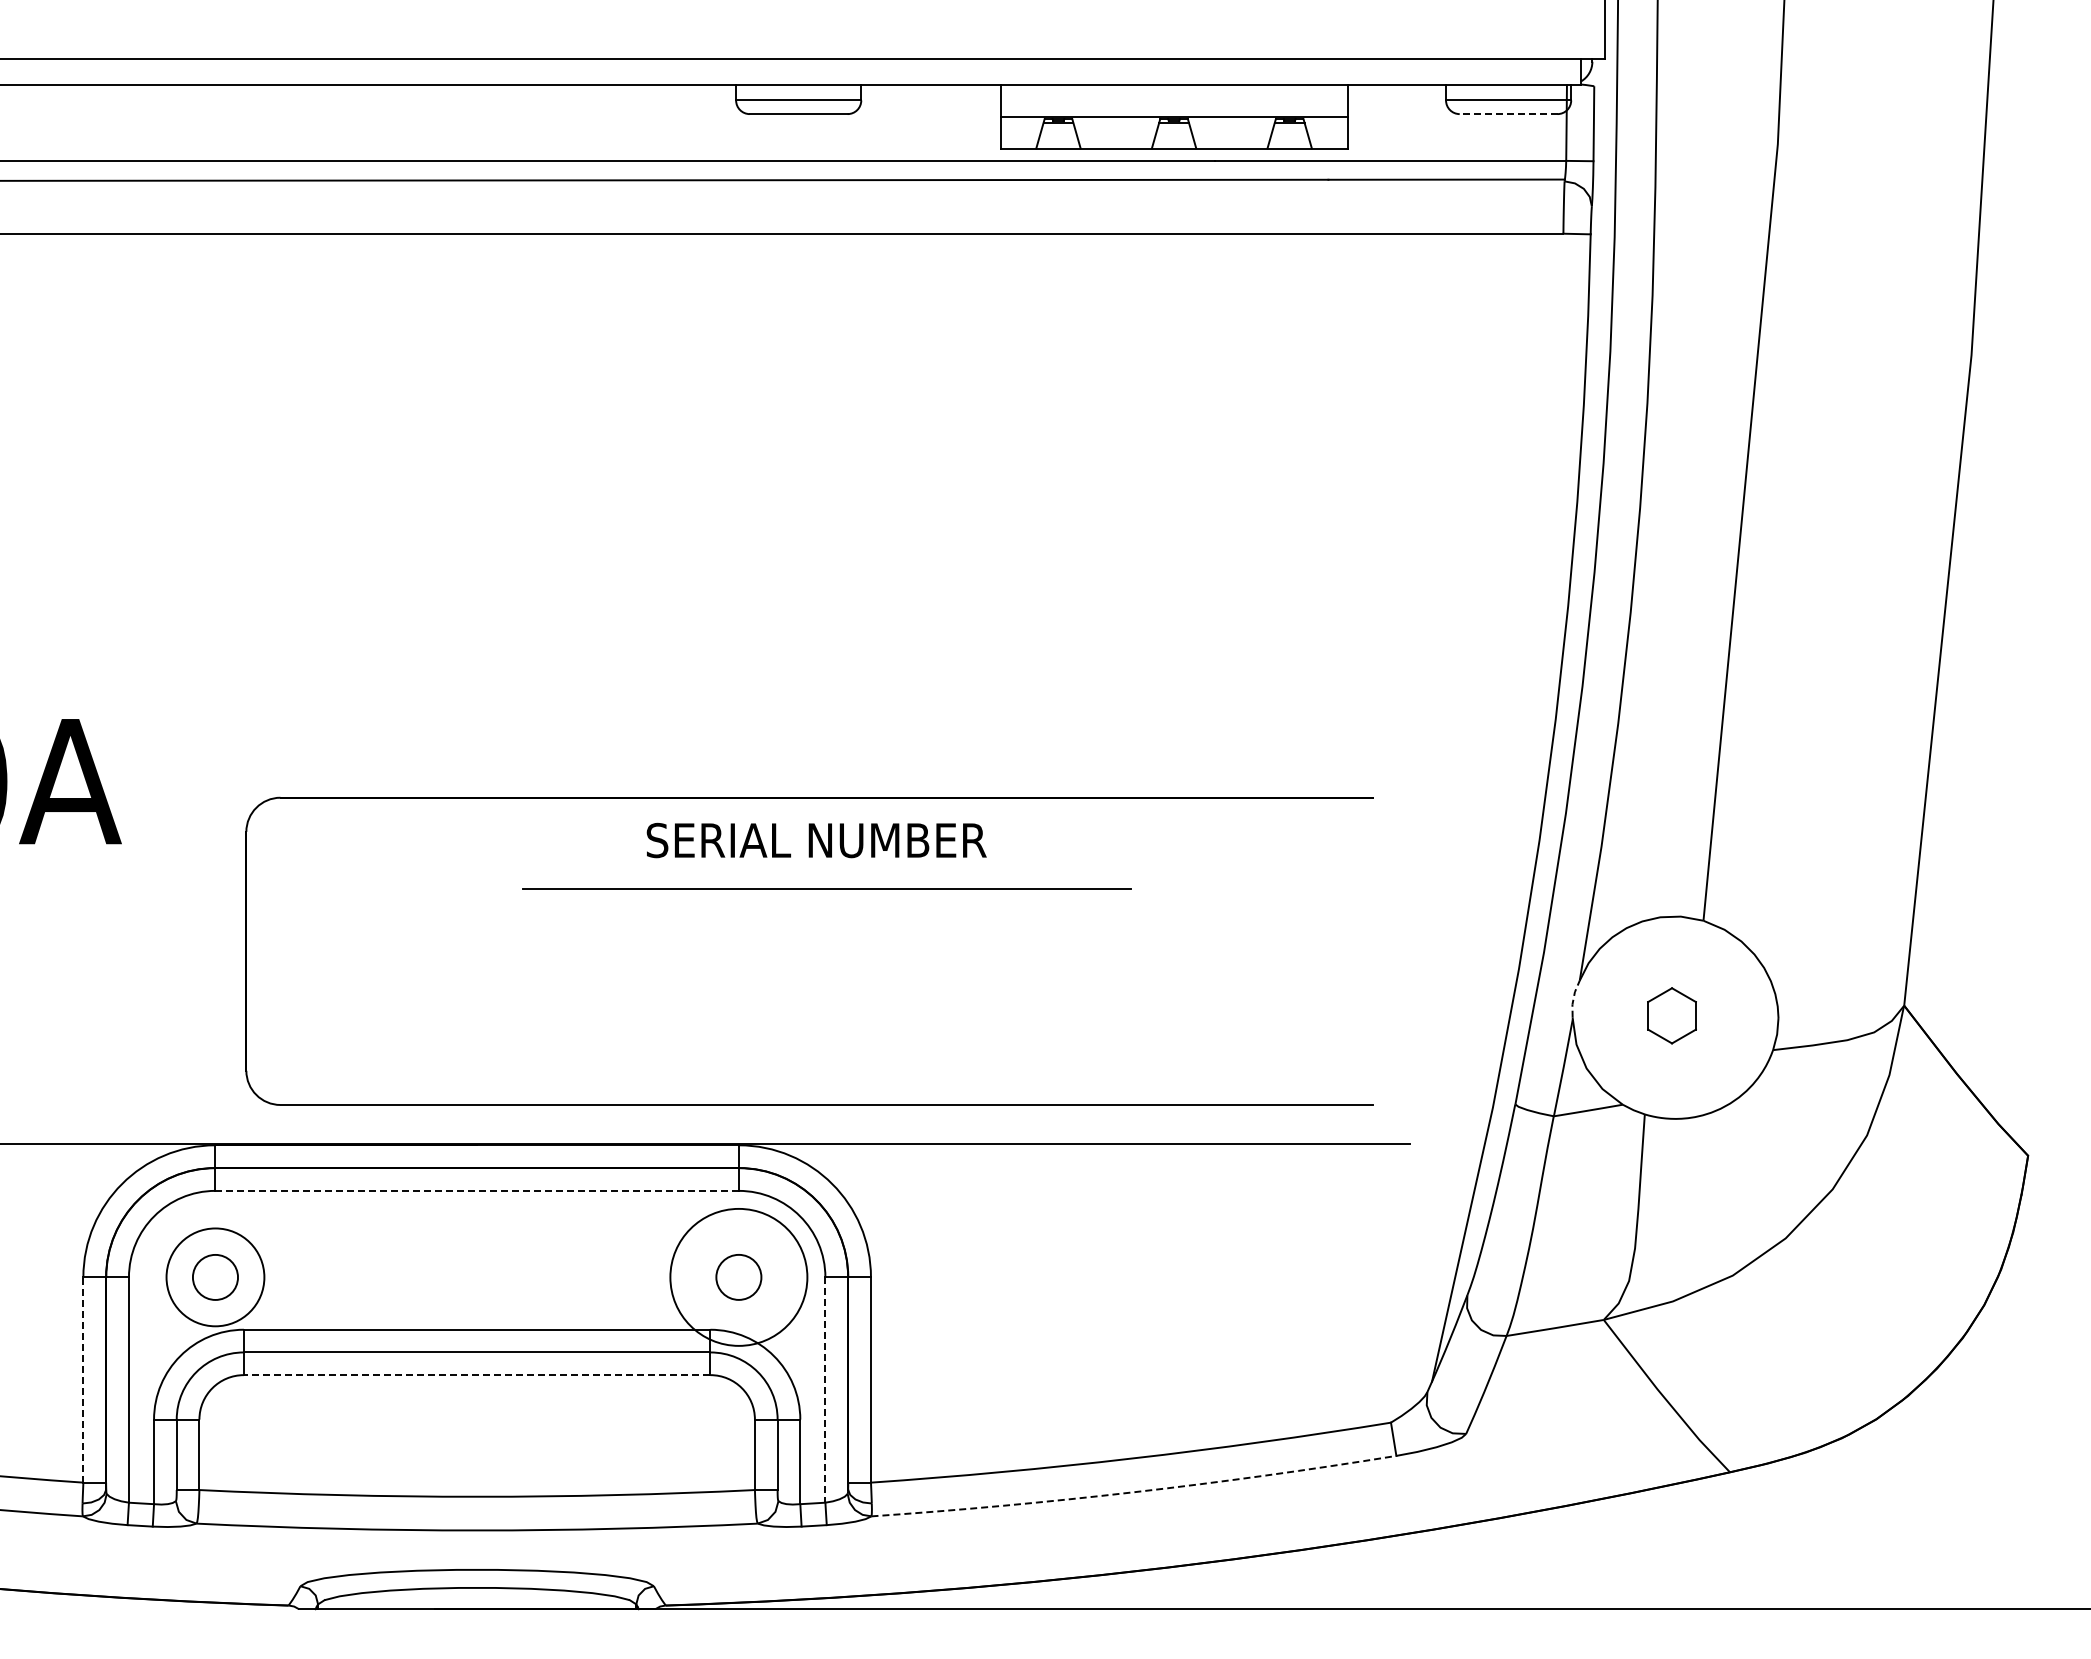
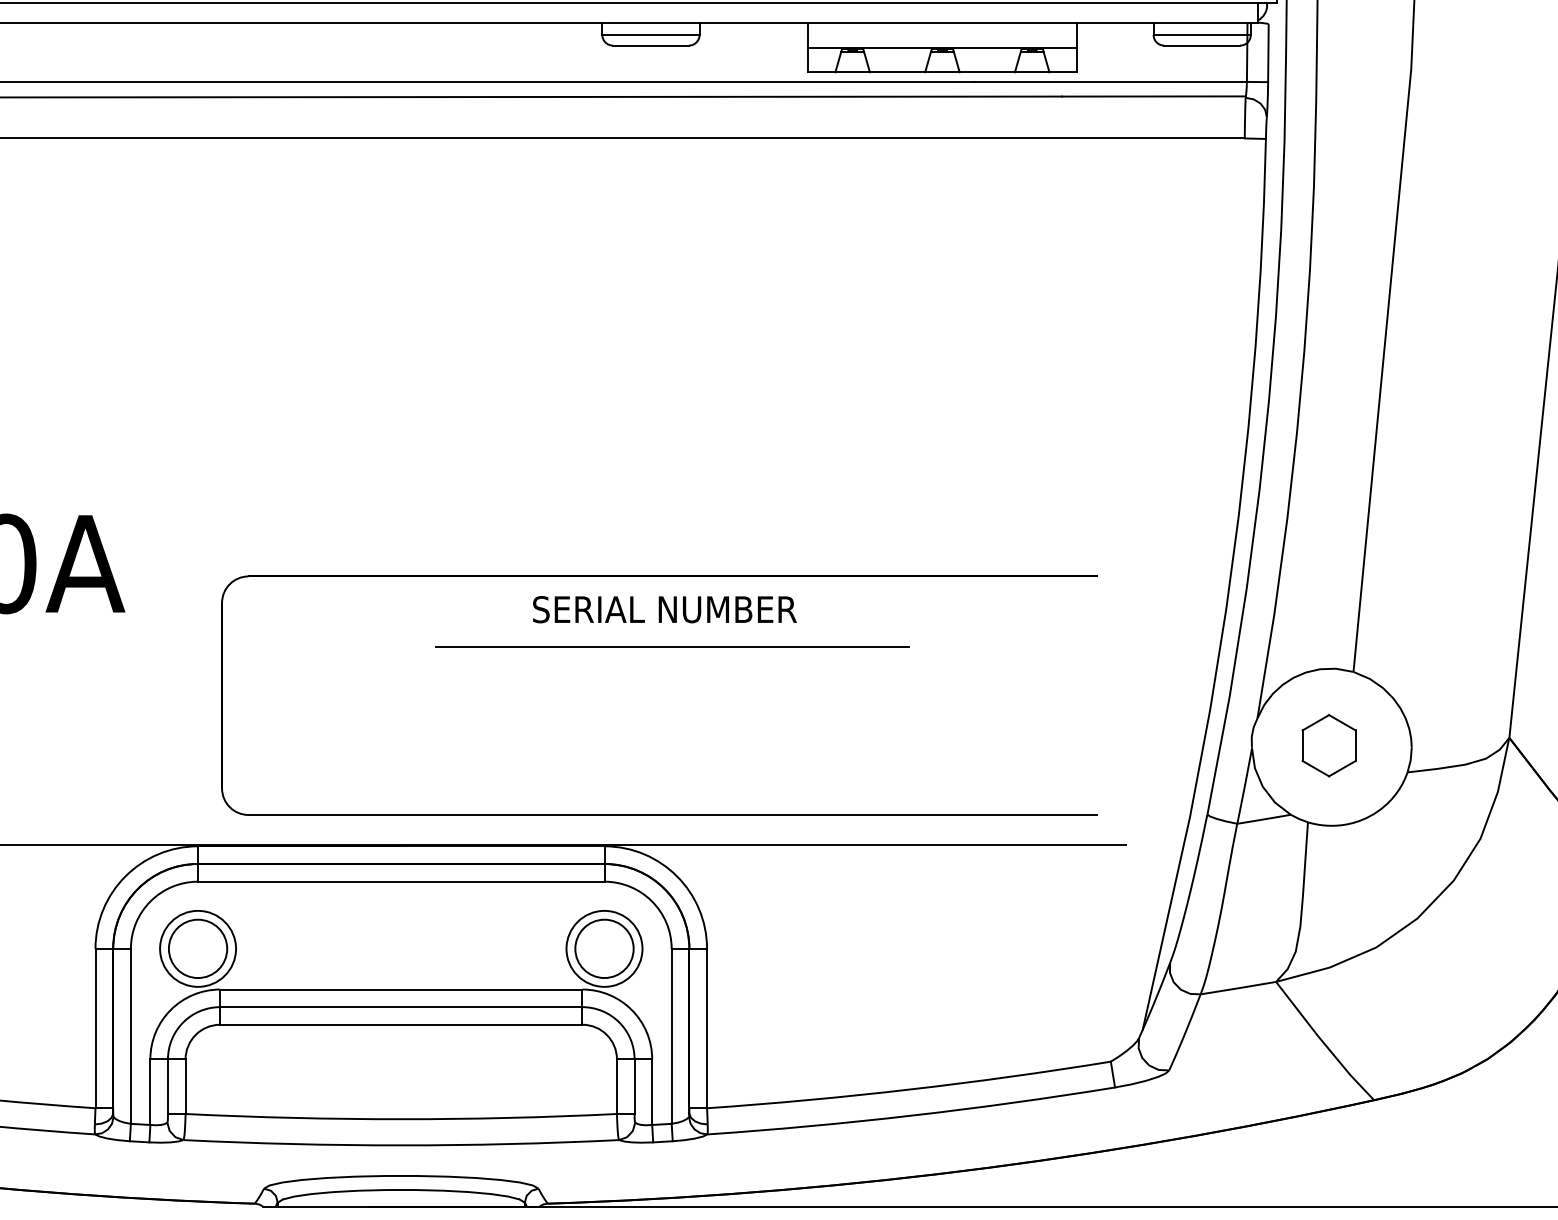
line: (1508, 114) -> (1202, 45), dashed -> solid
line: (1573, 998) -> (1252, 732), dashed -> solid
part: (1671, 1015) -> (1328, 745), size x1.43
line: (477, 1190) -> (401, 881), dashed -> solid
circle: (738, 1276) -> (604, 948), size x1.67
circle: (215, 1277) -> (198, 948), size x1.67
circle: (738, 1277) -> (604, 948), size x0.71
line: (476, 1375) -> (400, 1025), dashed -> solid
line: (83, 1380) -> (95, 1028), dashed -> solid
line: (825, 1390) -> (671, 1036), dashed -> solid
arc: (1134, 1492) -> (911, 1115), dashed -> solid

